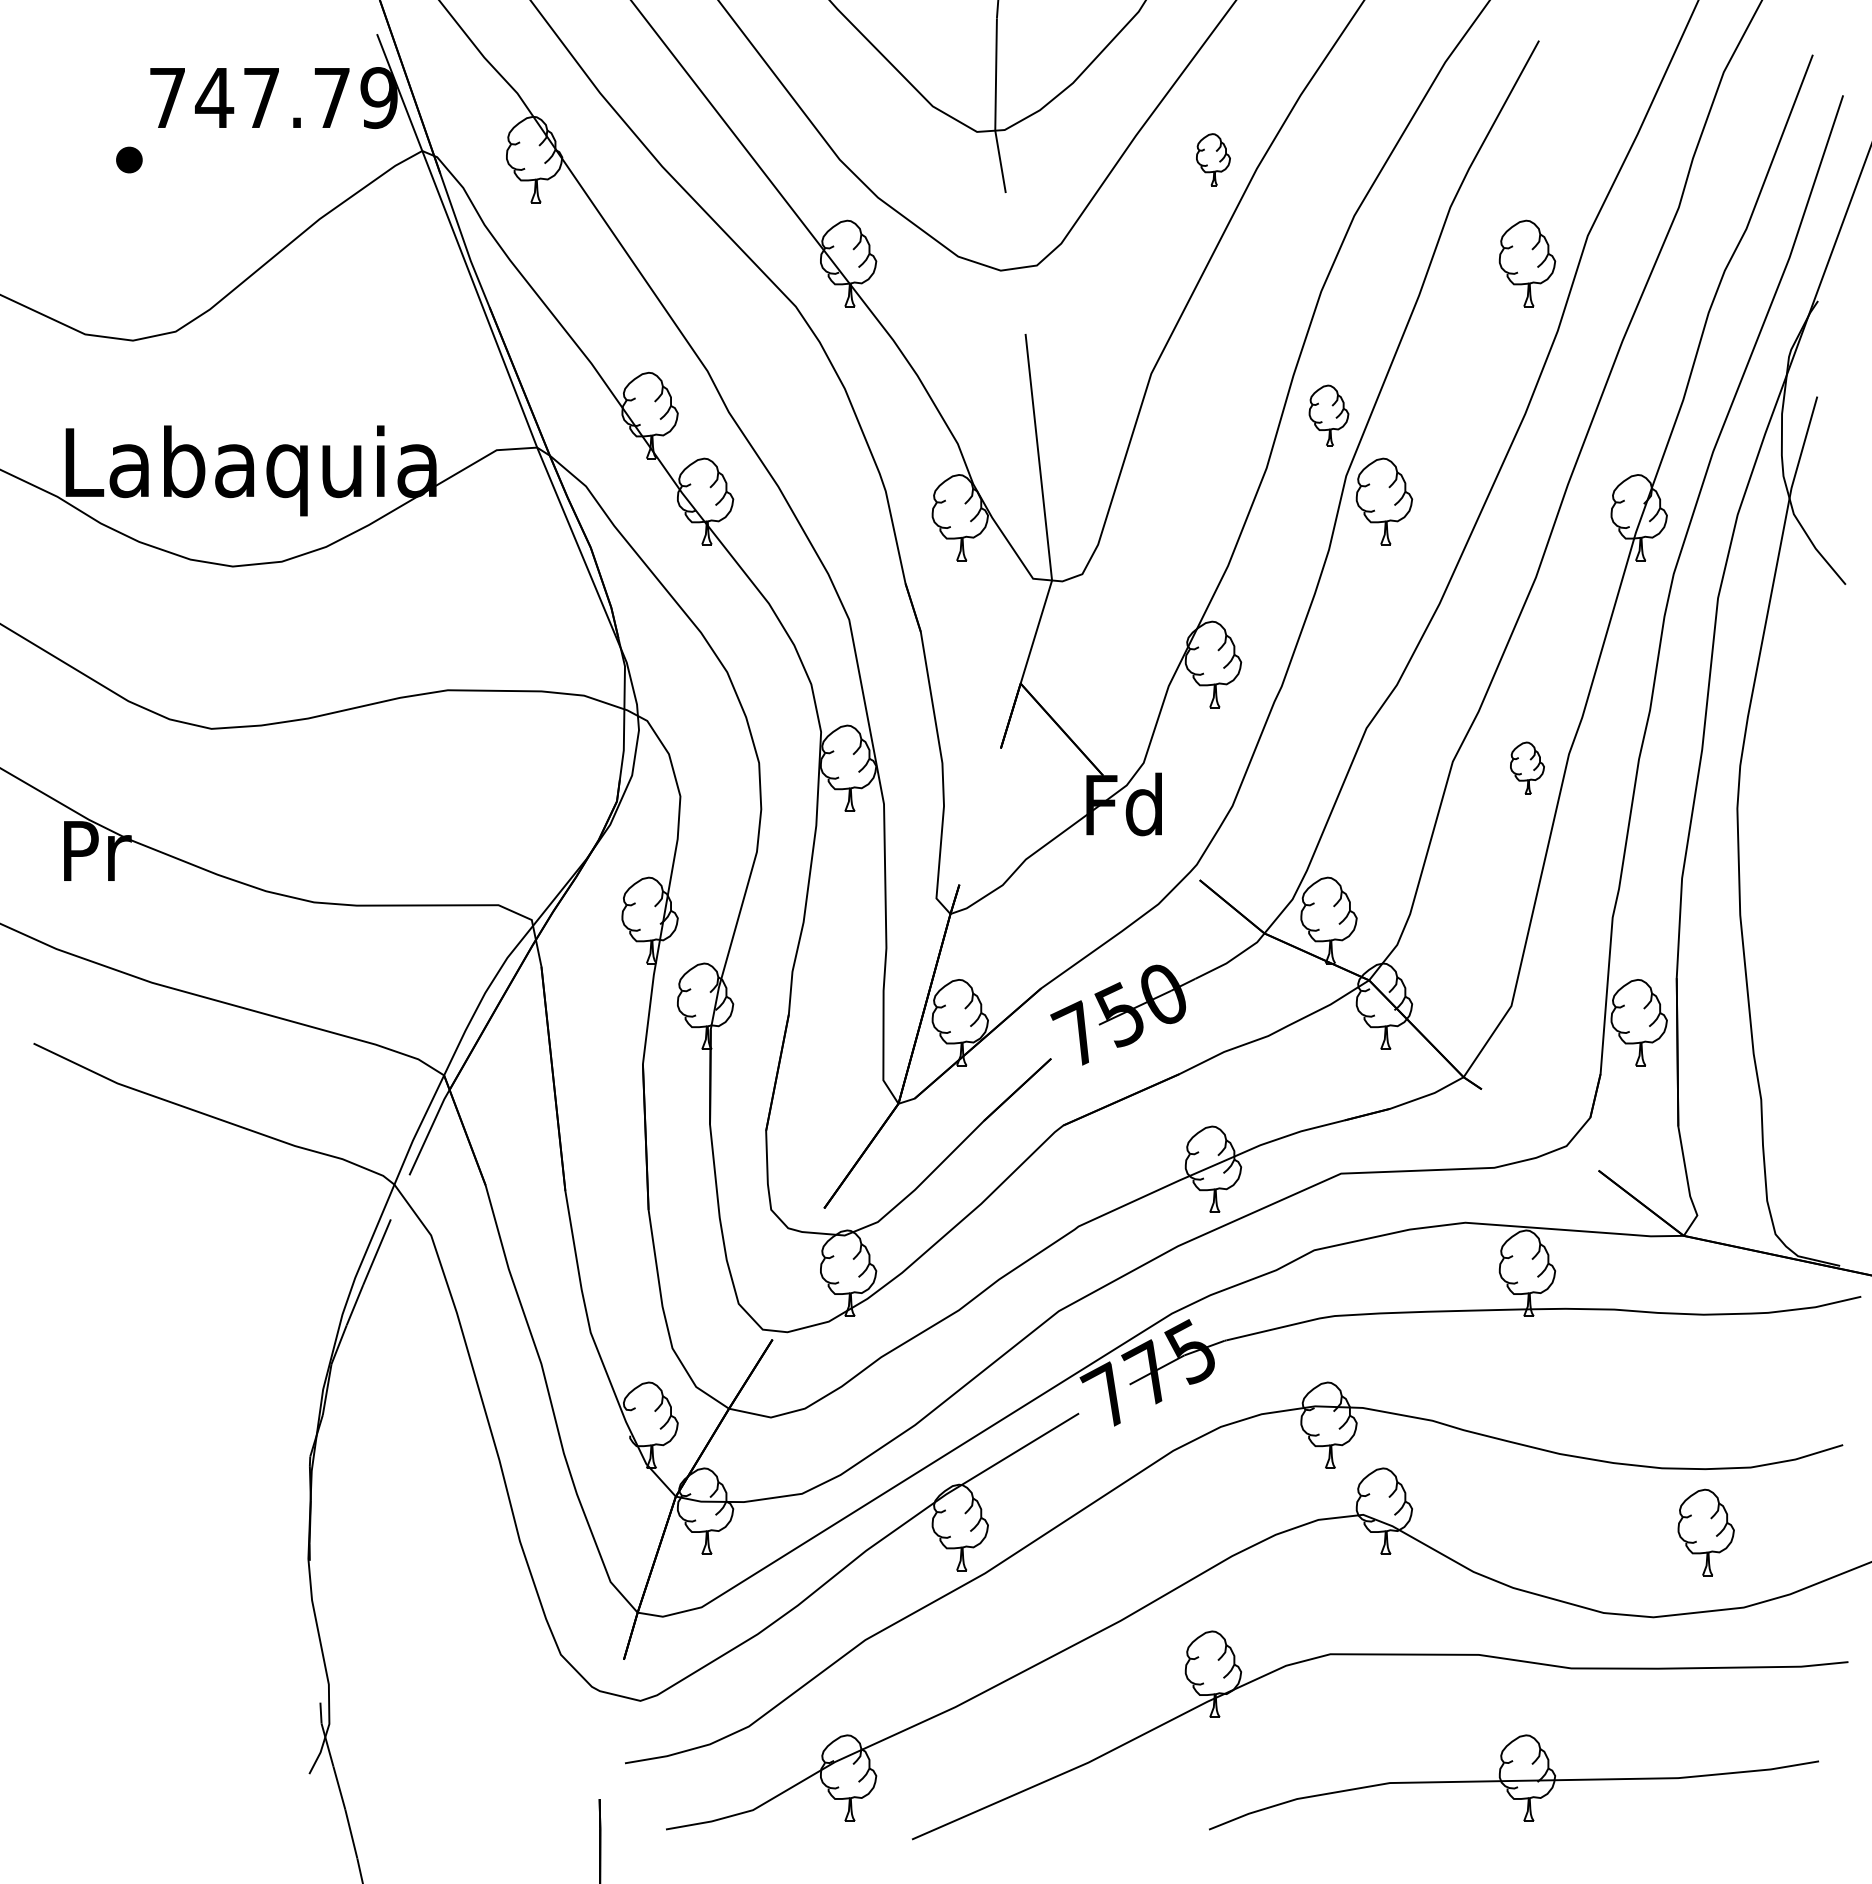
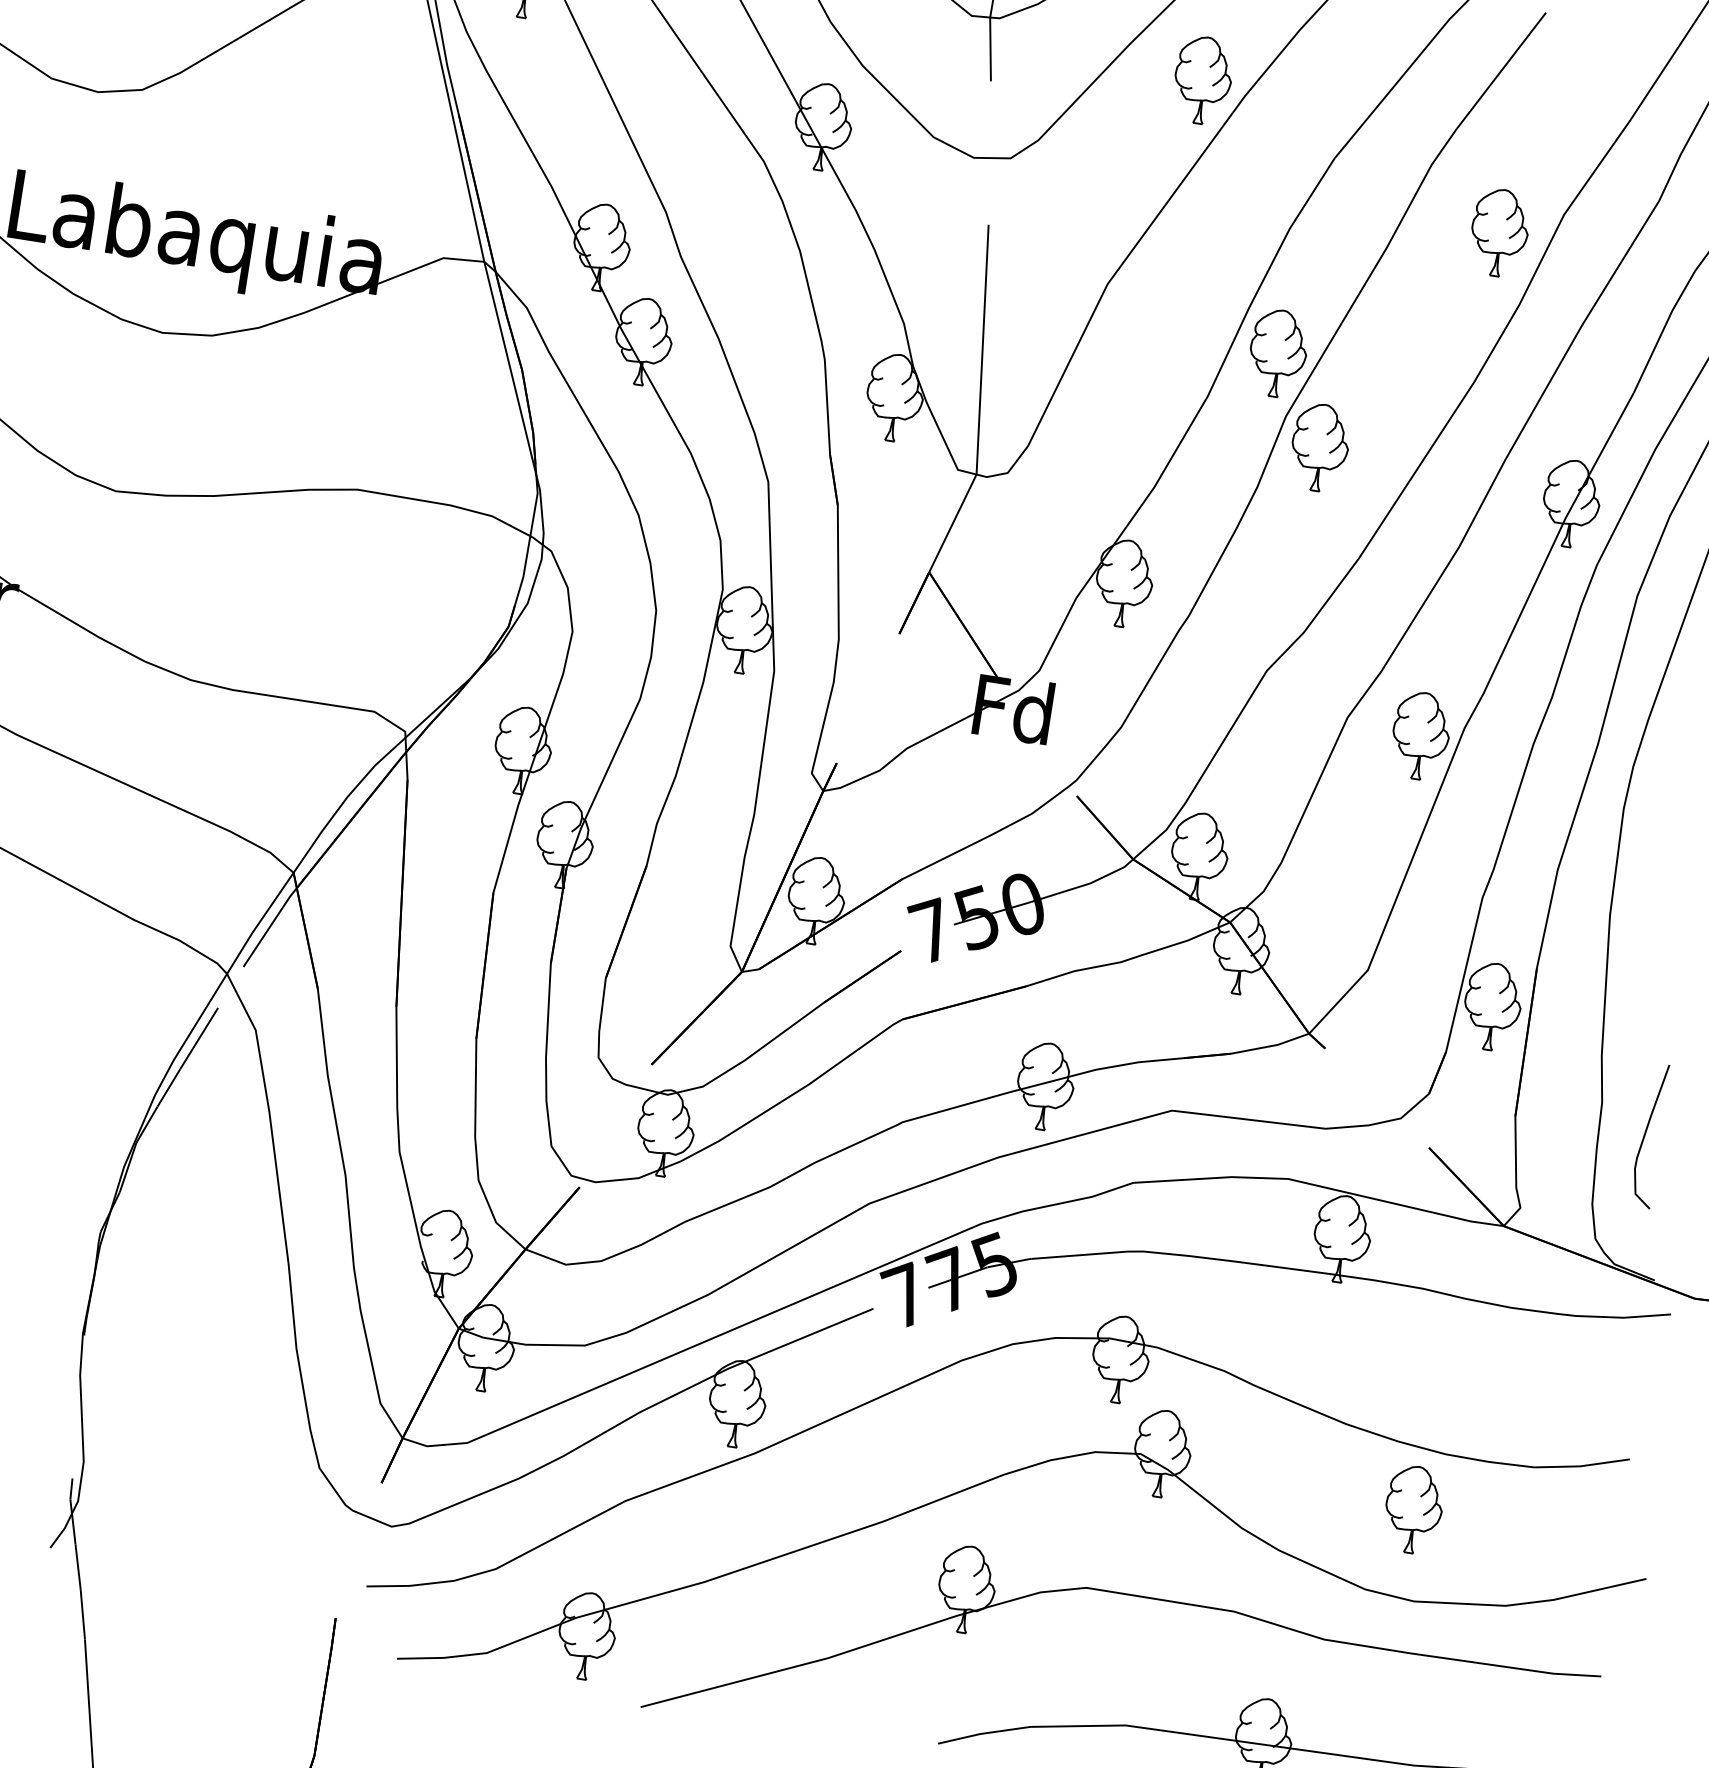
part: (1213, 159) -> (1203, 80), size x1.67
part: (1328, 415) -> (1277, 353), size x1.43
part: (1527, 767) -> (1421, 735), size x1.67
curve: (1809, 1123) -> (1646, 1133), added
part: (1705, 1532) -> (1413, 1509), moved

